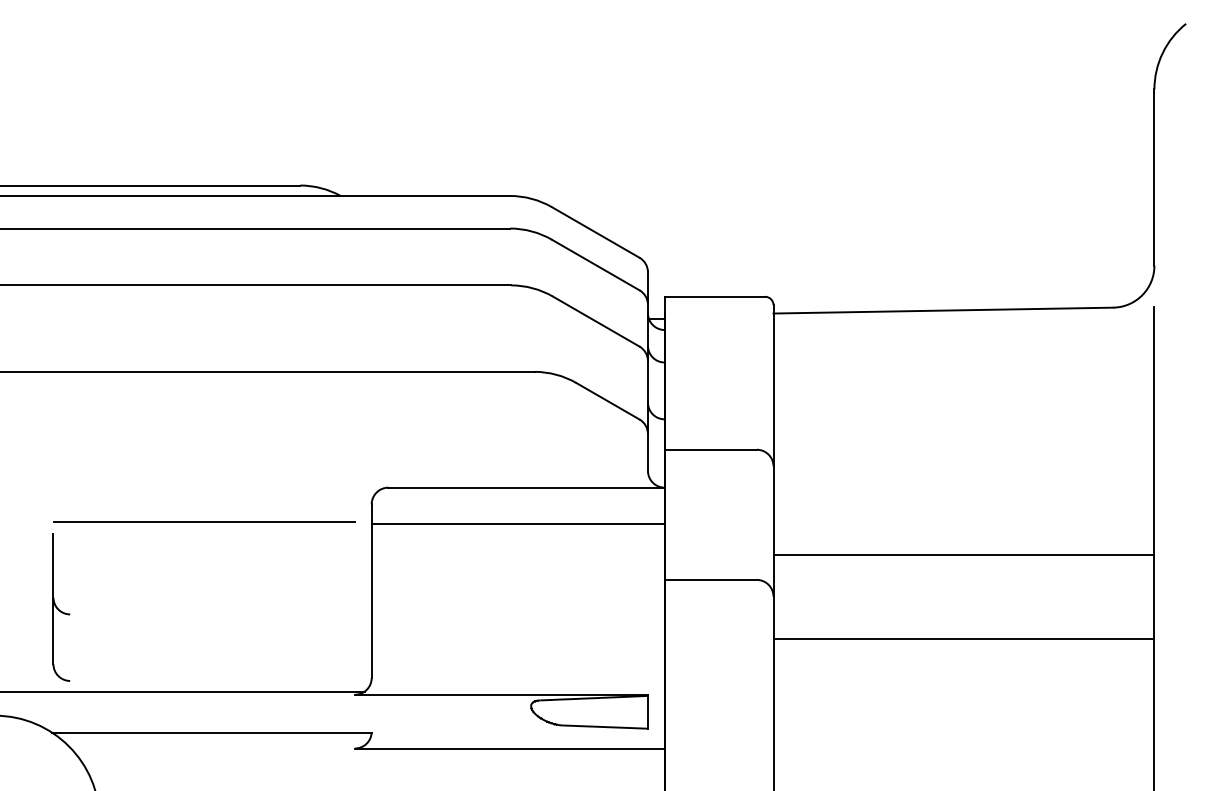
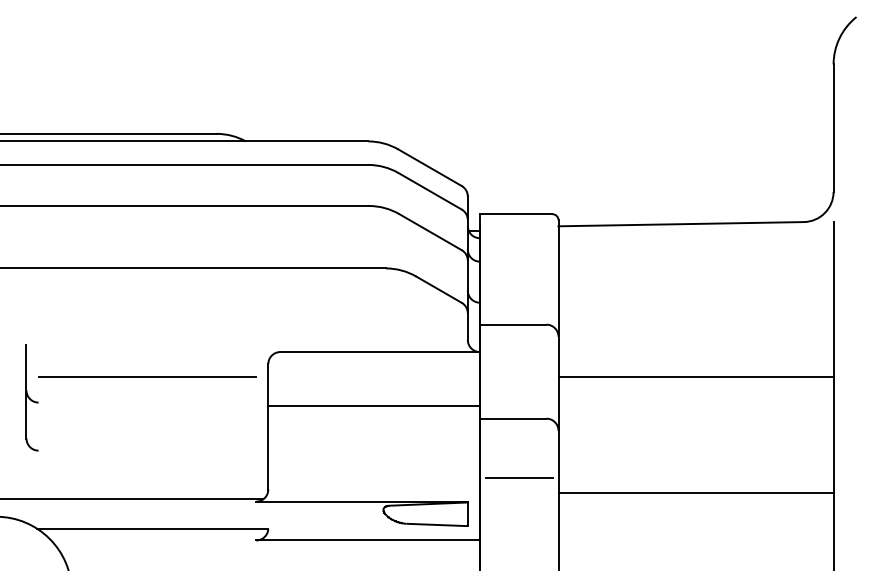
line: (517, 524) -> (373, 406), moved
line: (963, 554) -> (695, 376), moved
part: (60, 607) -> (31, 397), moved
line: (963, 639) -> (695, 493), moved
line: (718, 661) -> (518, 477), added

